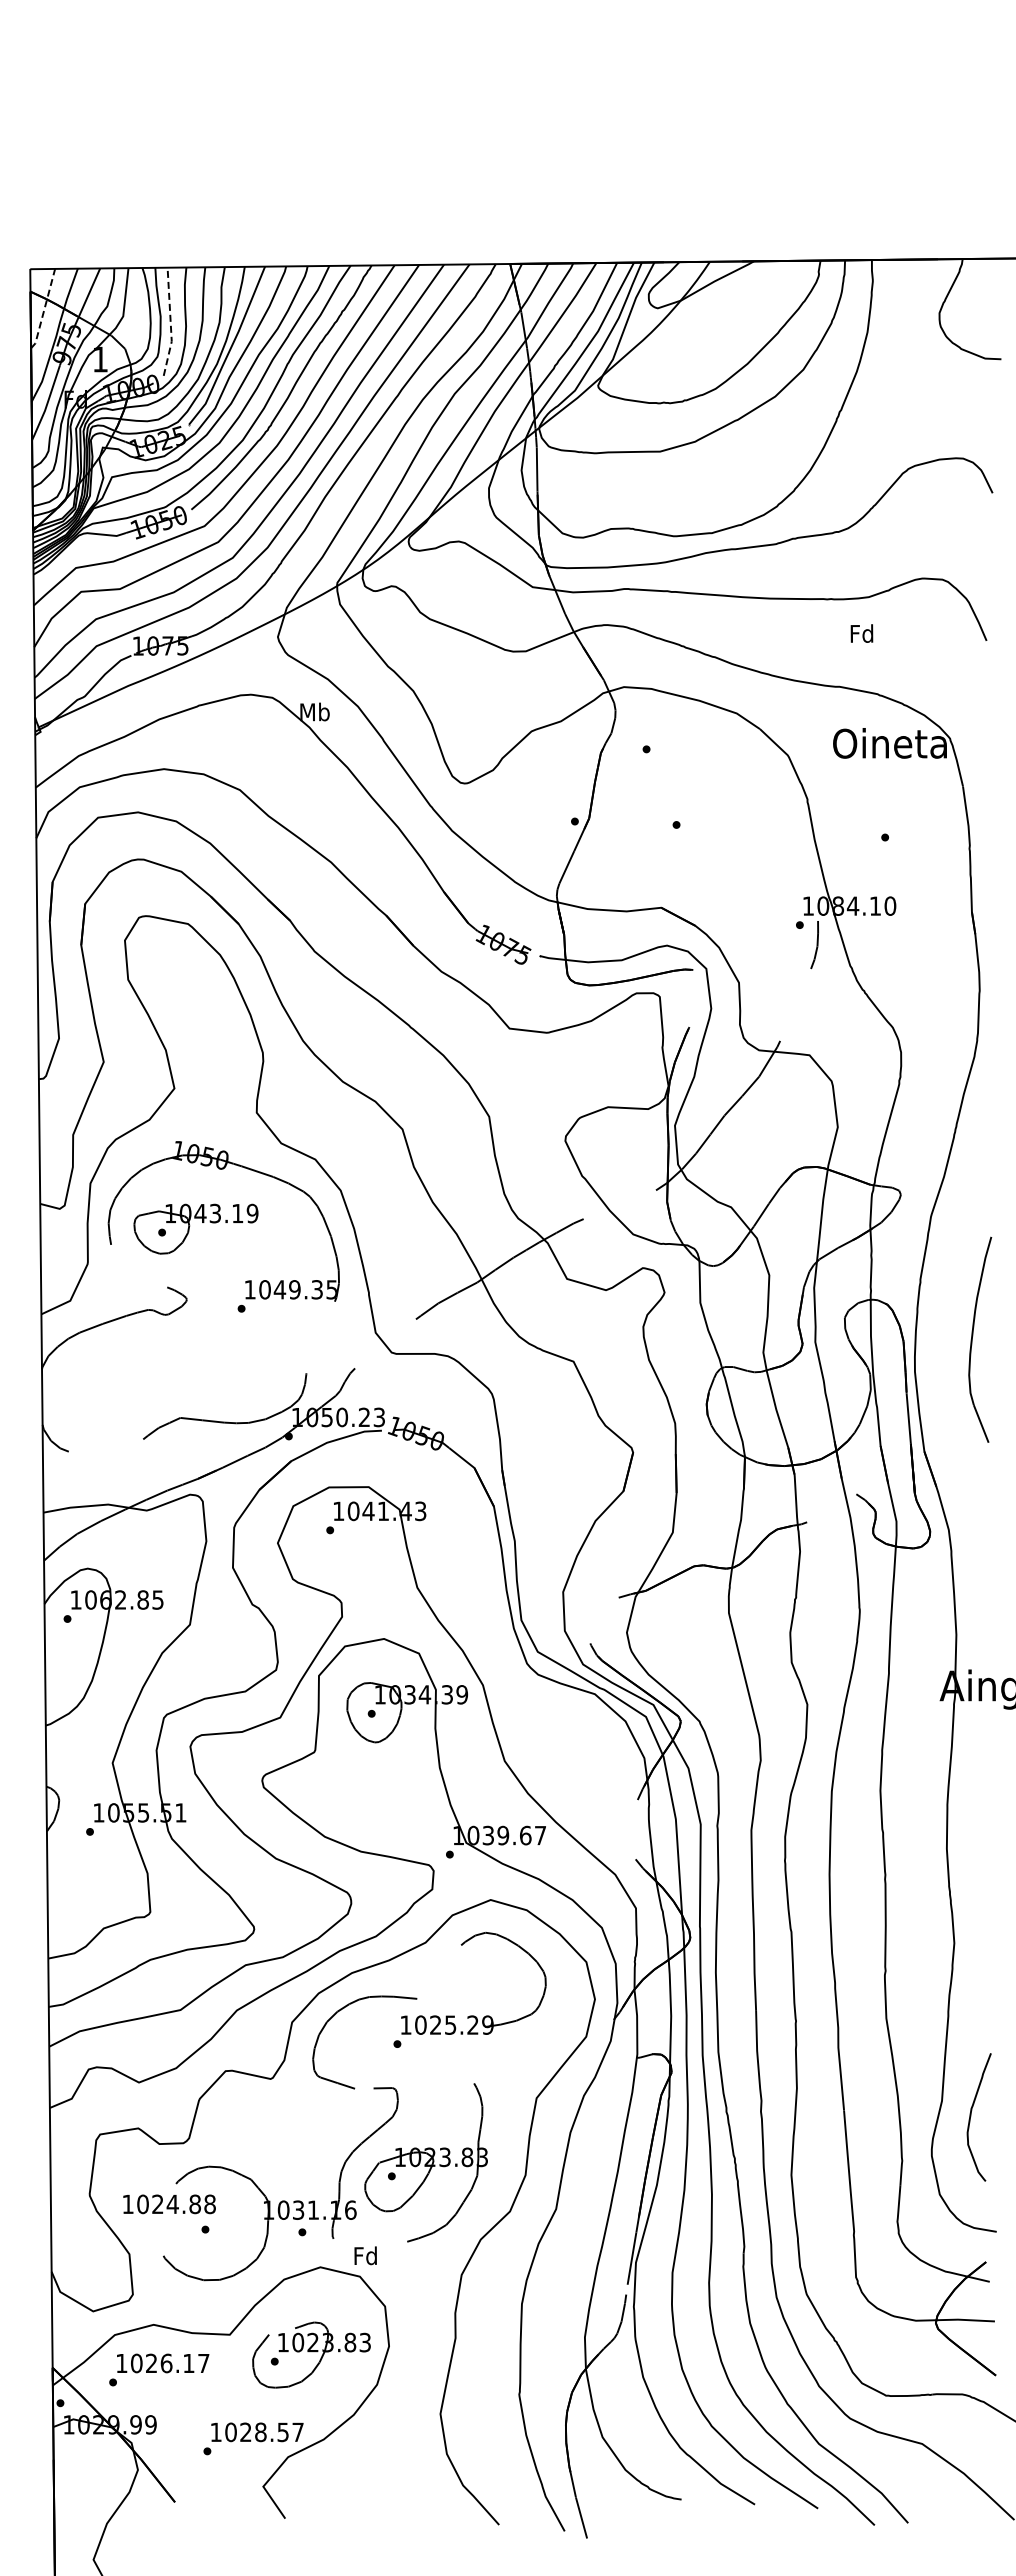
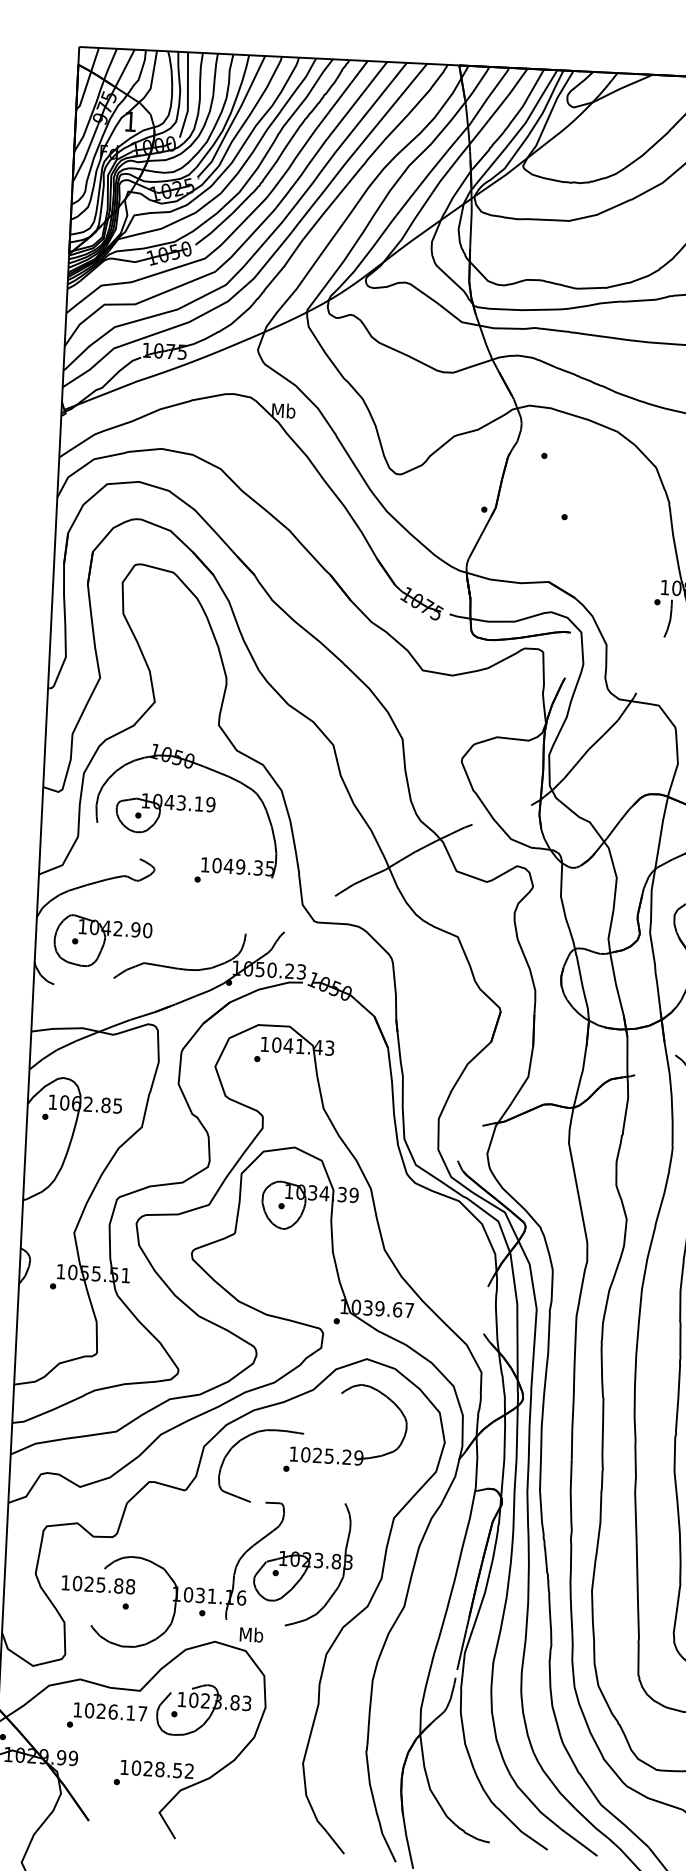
line: (44, 310) -> (88, 80), dashed -> solid
line: (170, 322) -> (187, 95), dashed -> solid
part: (126, 1394) -> (102, 941), added
text: (172, 2204) -> (100, 1585), 1024.88 -> 1025.88
text: (365, 2255) -> (251, 1634), Fd -> Mb
text: (159, 2369) -> (107, 1716), moved
text: (297, 2431) -> (189, 1770), 1028.57 -> 1028.52

